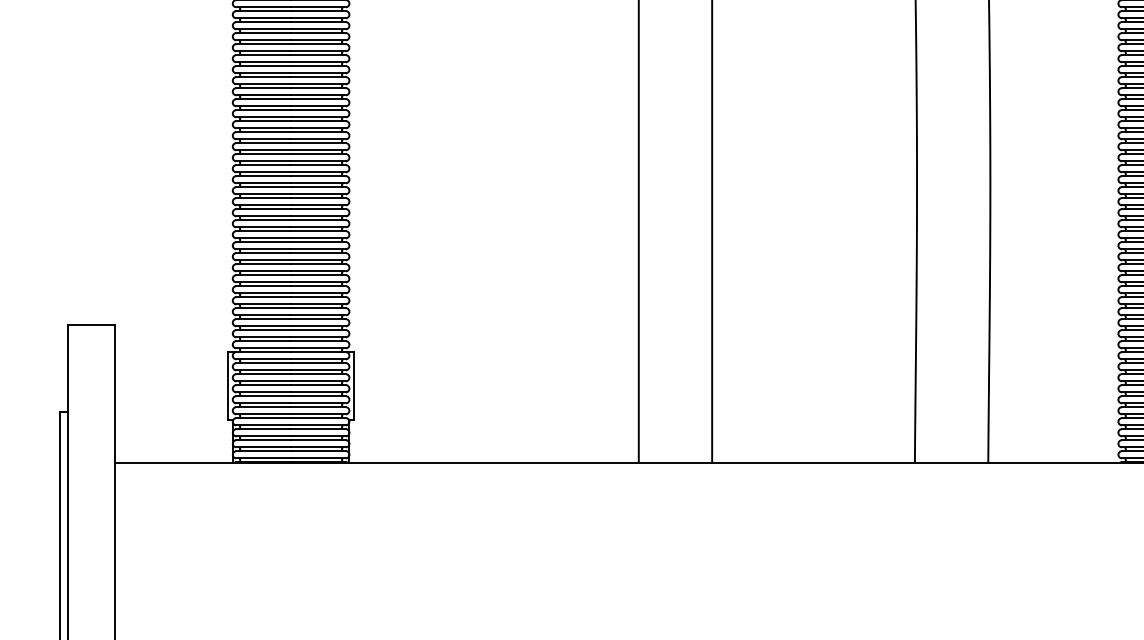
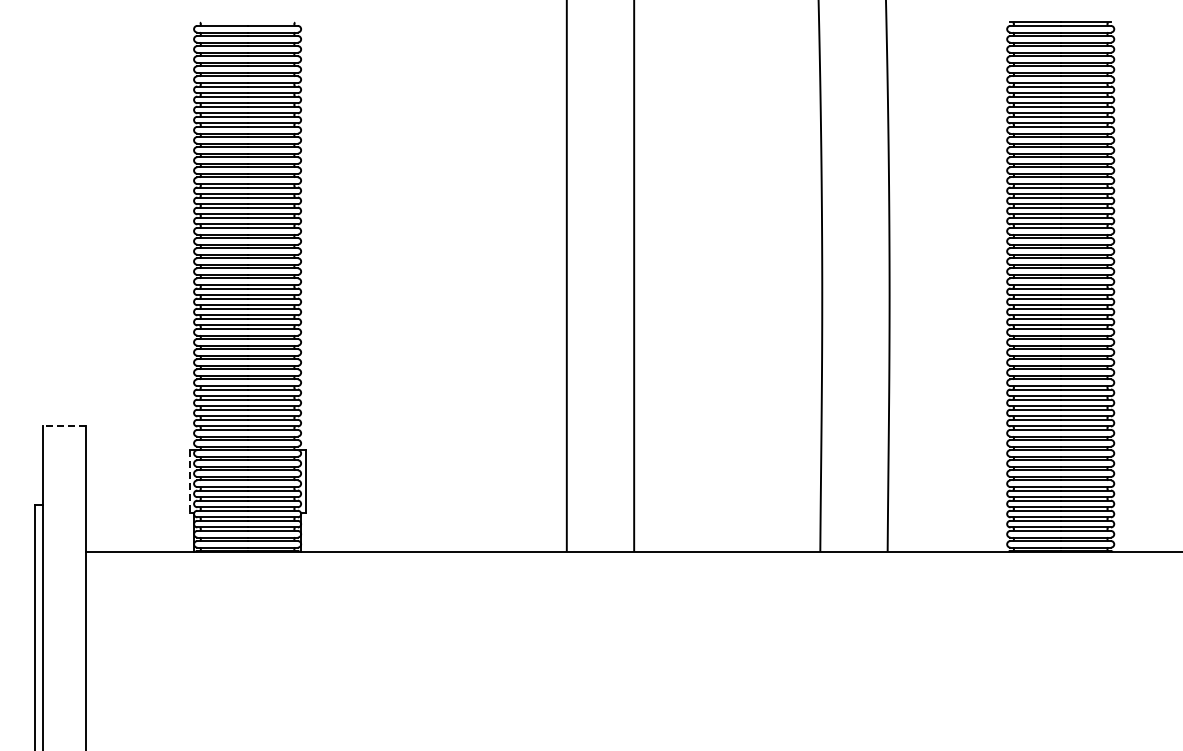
line: (91, 325) -> (64, 425), solid -> dashed
line: (227, 386) -> (189, 481), solid -> dashed

